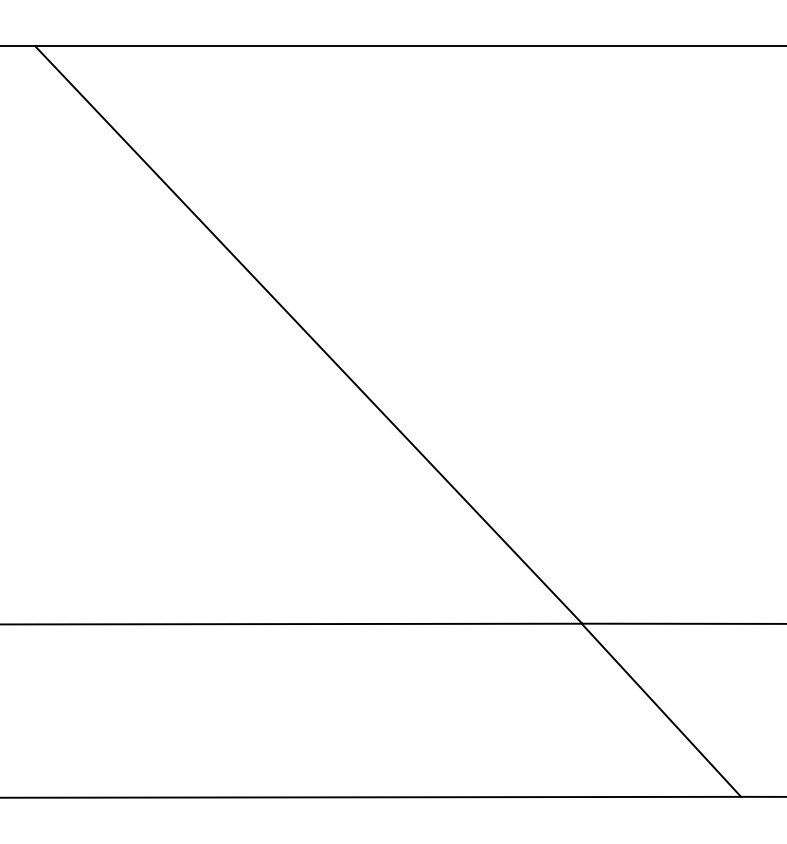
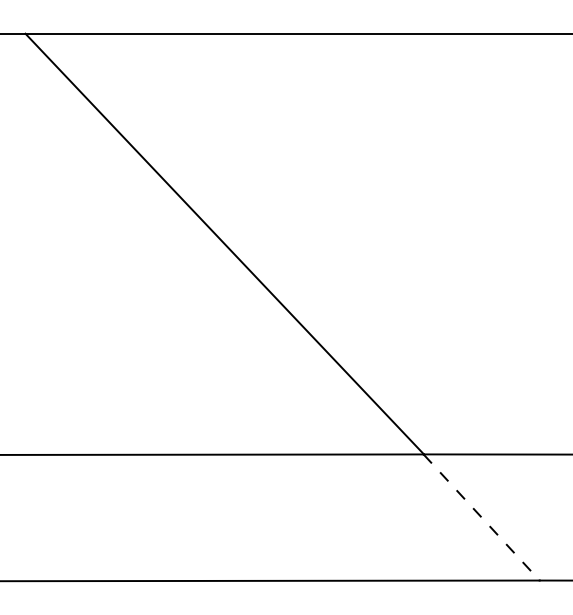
line: (661, 710) -> (481, 517), solid -> dashed

